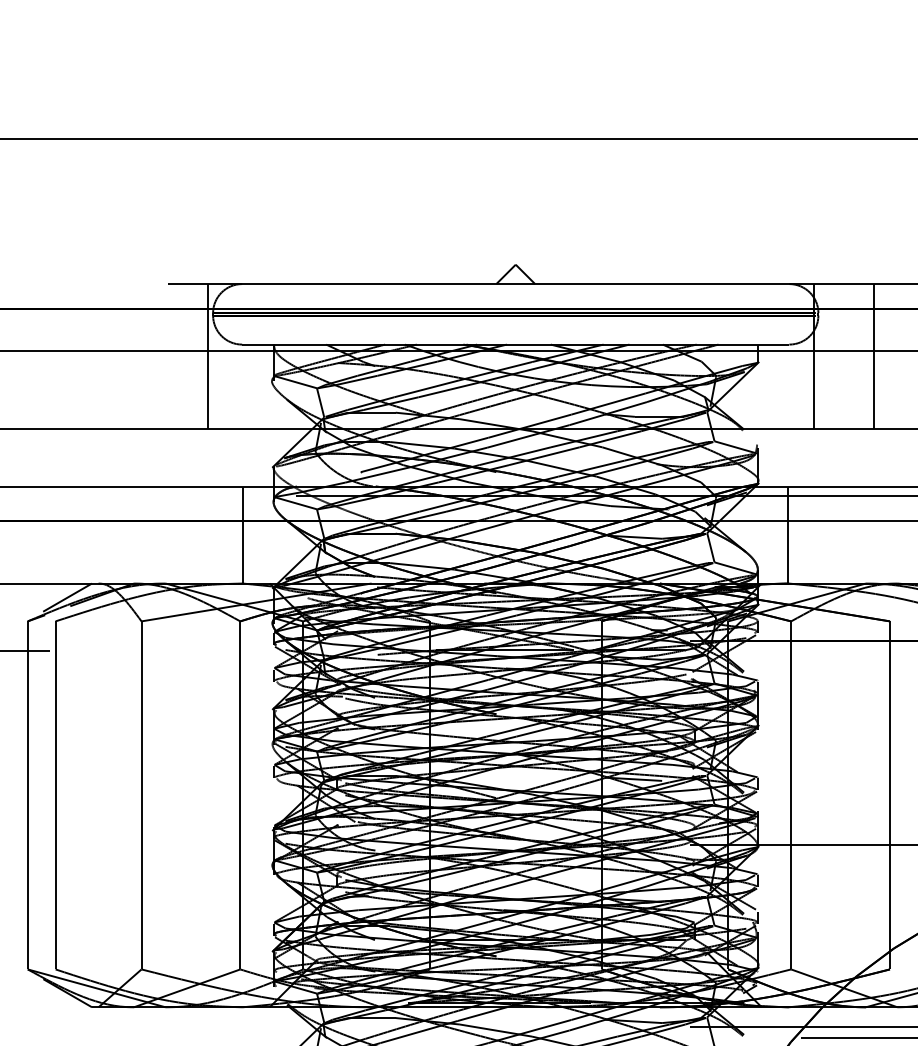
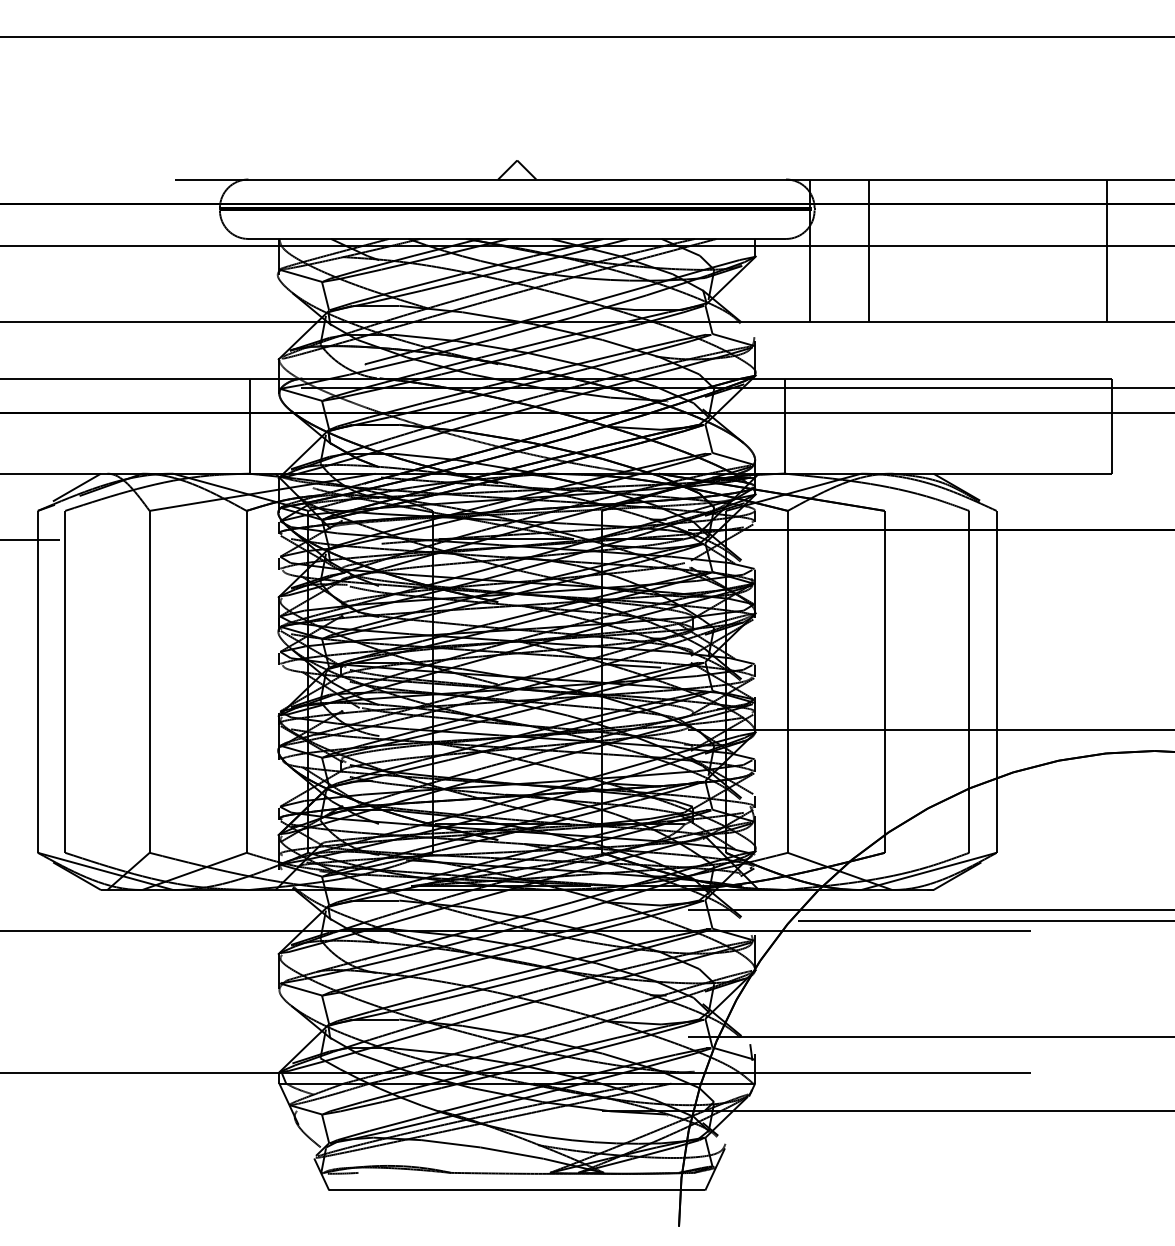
line: (208, 356) -> (215, 250), removed

